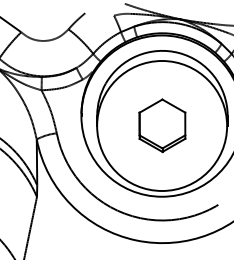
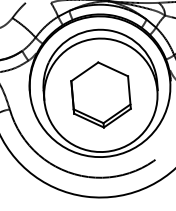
part: (162, 125) -> (101, 94), size x1.43

